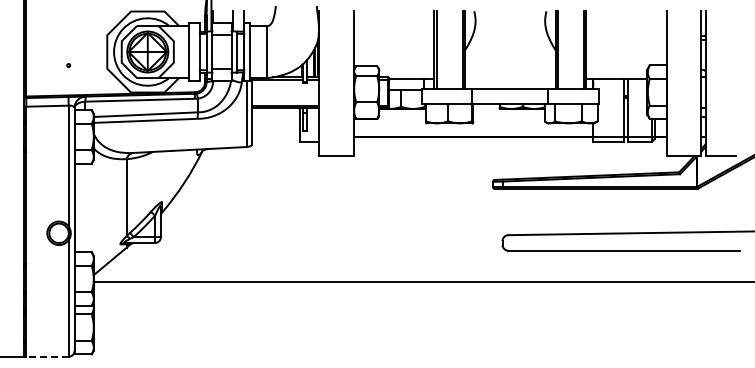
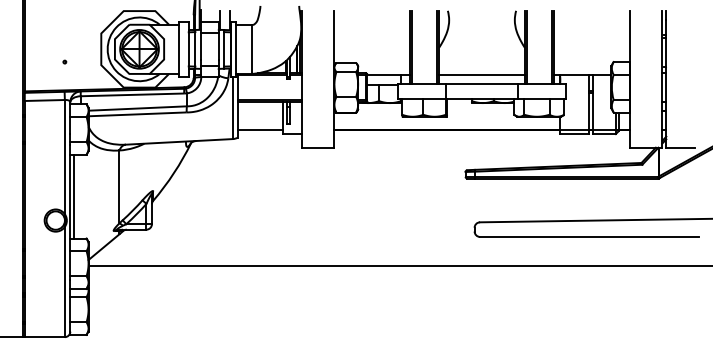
line: (510, 79) -> (482, 75), added
line: (275, 136) -> (260, 129), added
line: (78, 207) -> (74, 196), added
line: (47, 356) -> (44, 336), dashed -> solid

